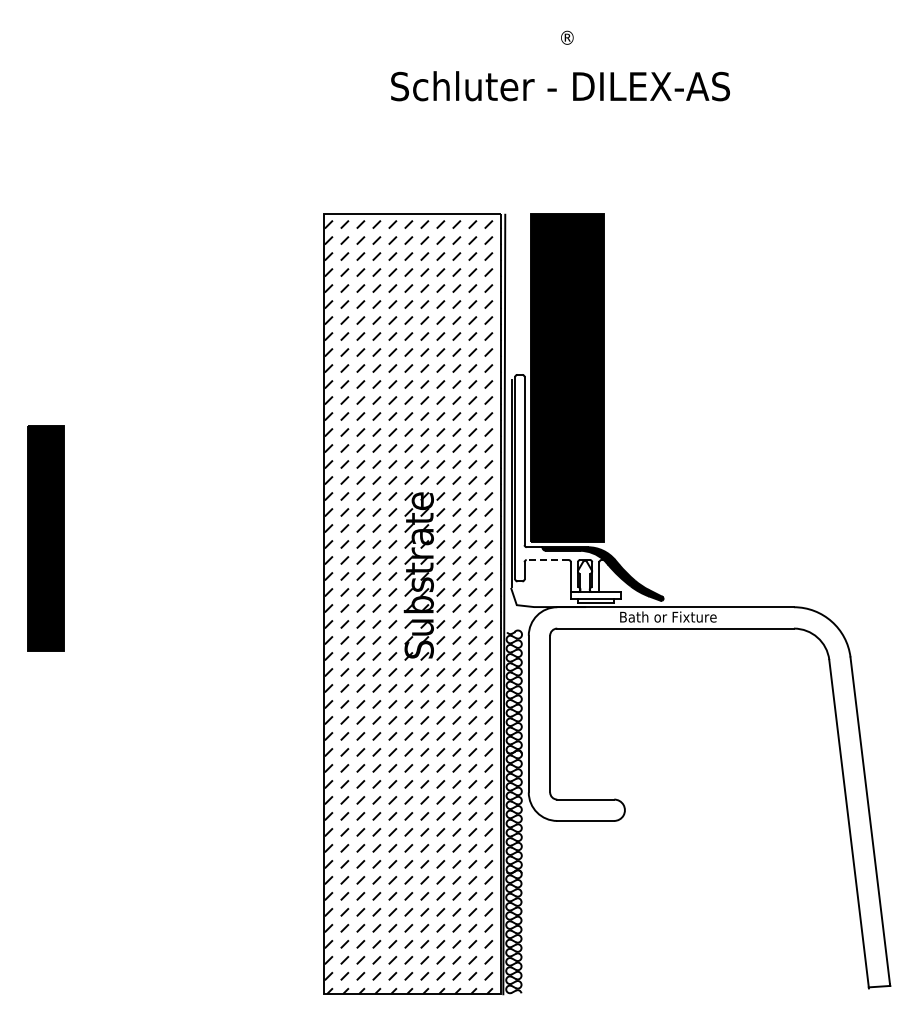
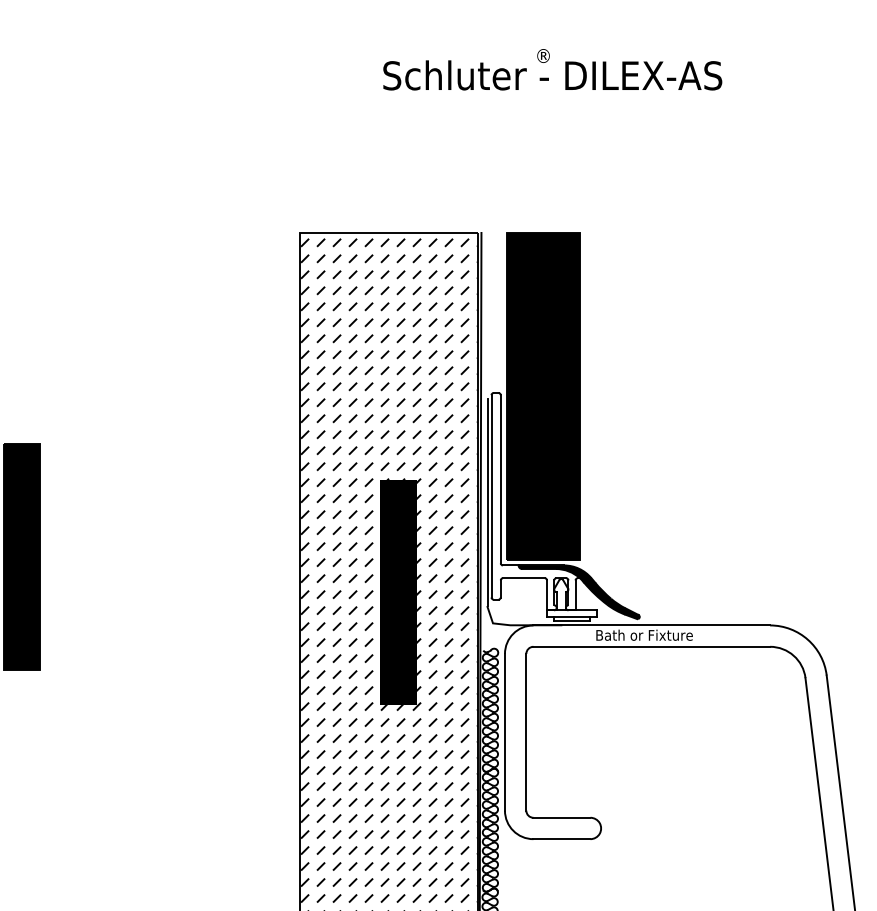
text: (560, 86) -> (552, 75), moved
line: (547, 560) -> (523, 578), dashed -> solid
fill: (422, 574) -> (398, 592), added

